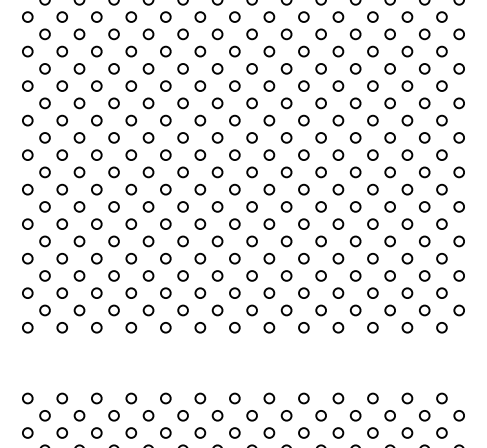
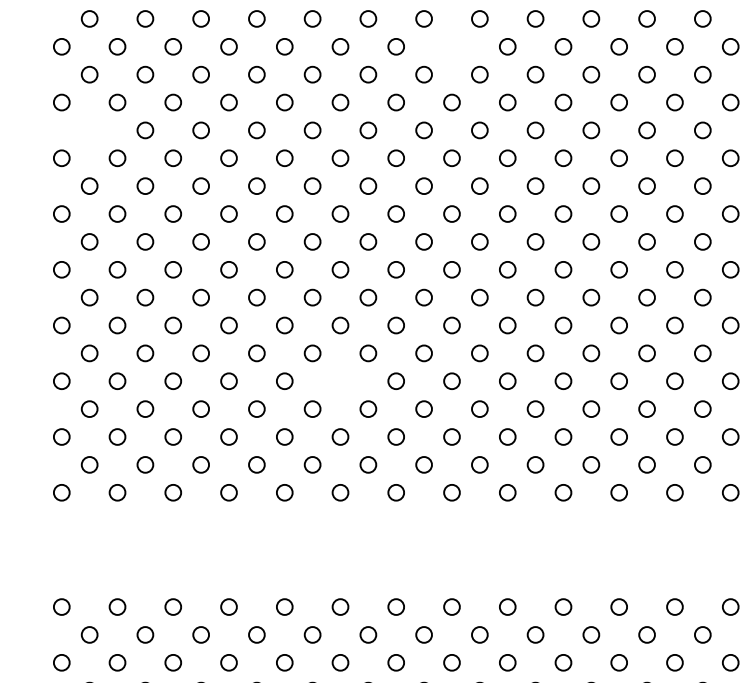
circle: (269, 51) -> (452, 46), removed
circle: (44, 103) -> (88, 130), removed
circle: (200, 258) -> (340, 380), removed

